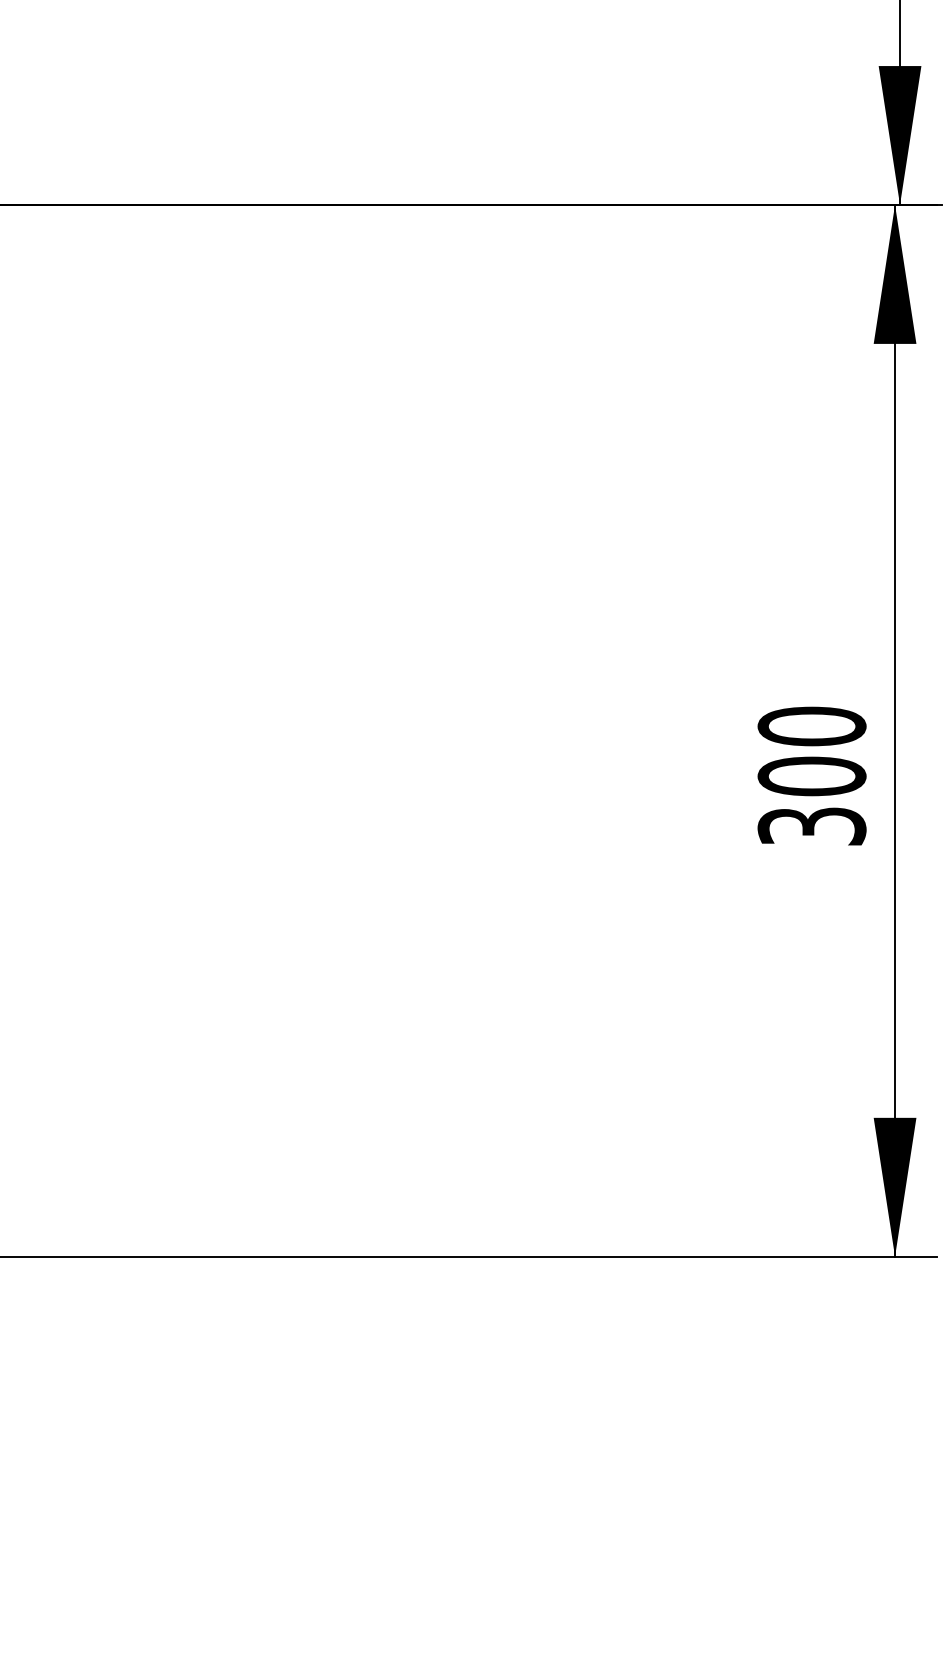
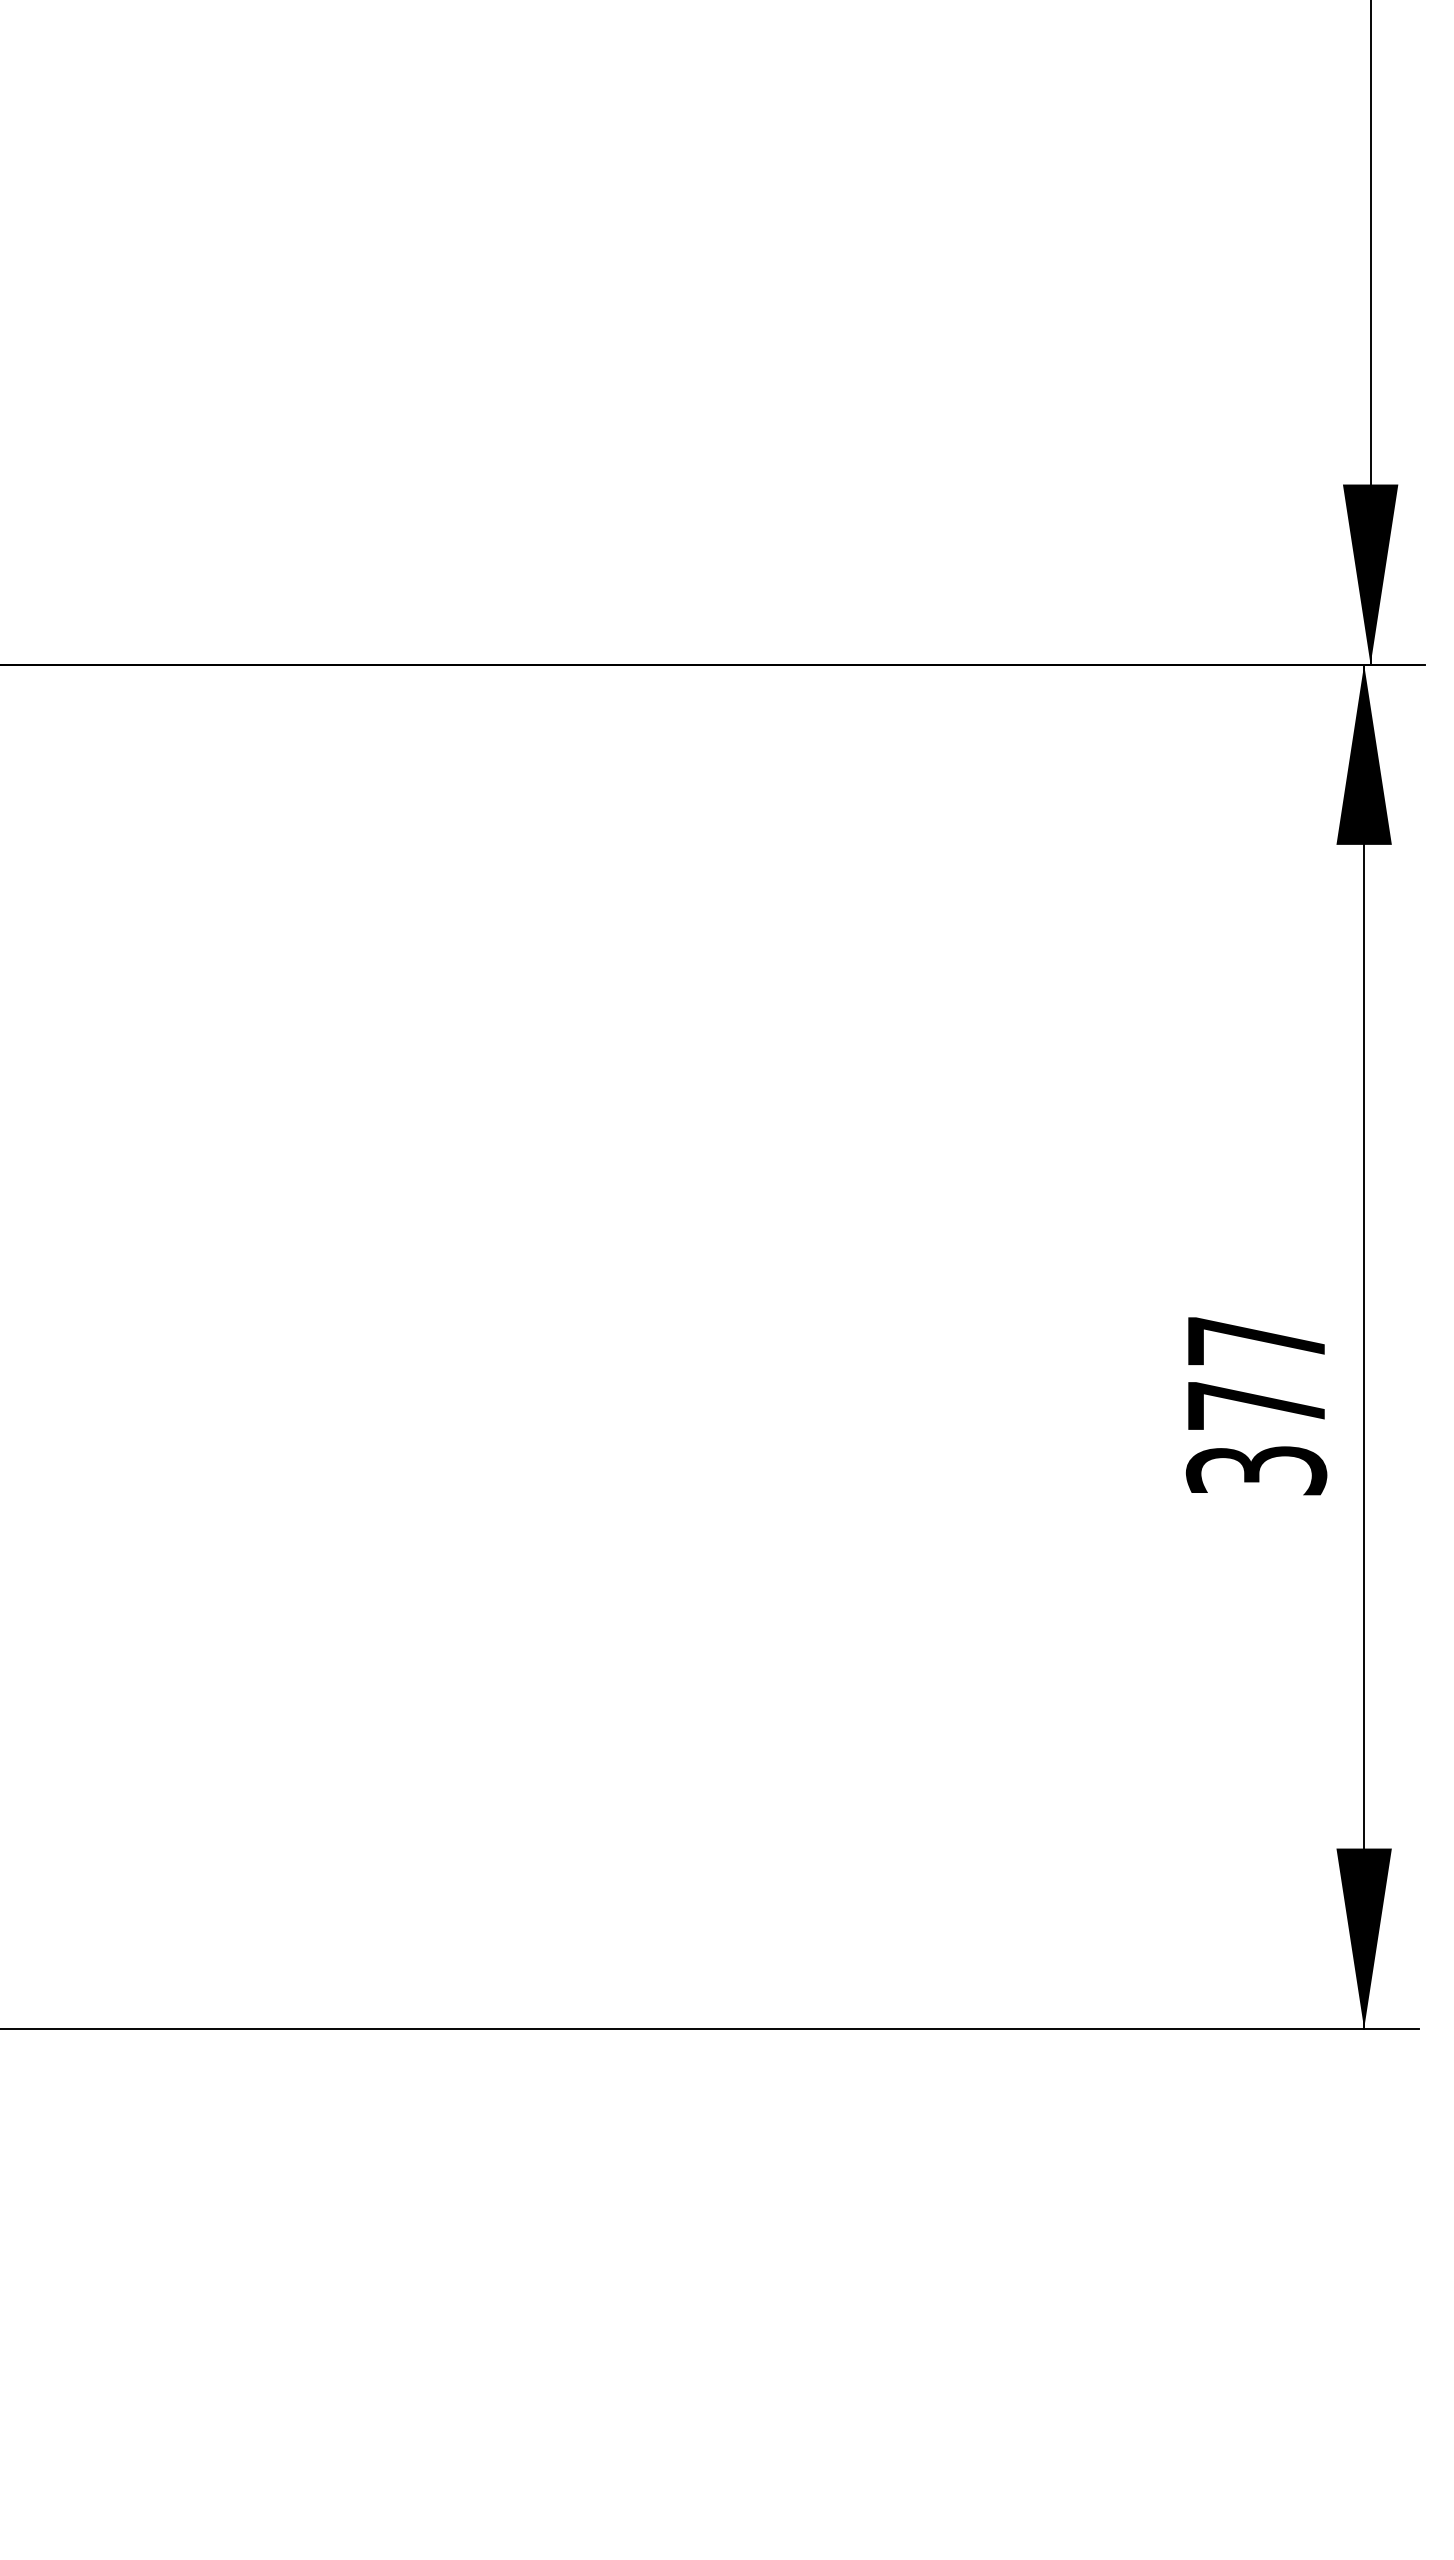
text: (812, 751) -> (1256, 1373), 300 -> 377

